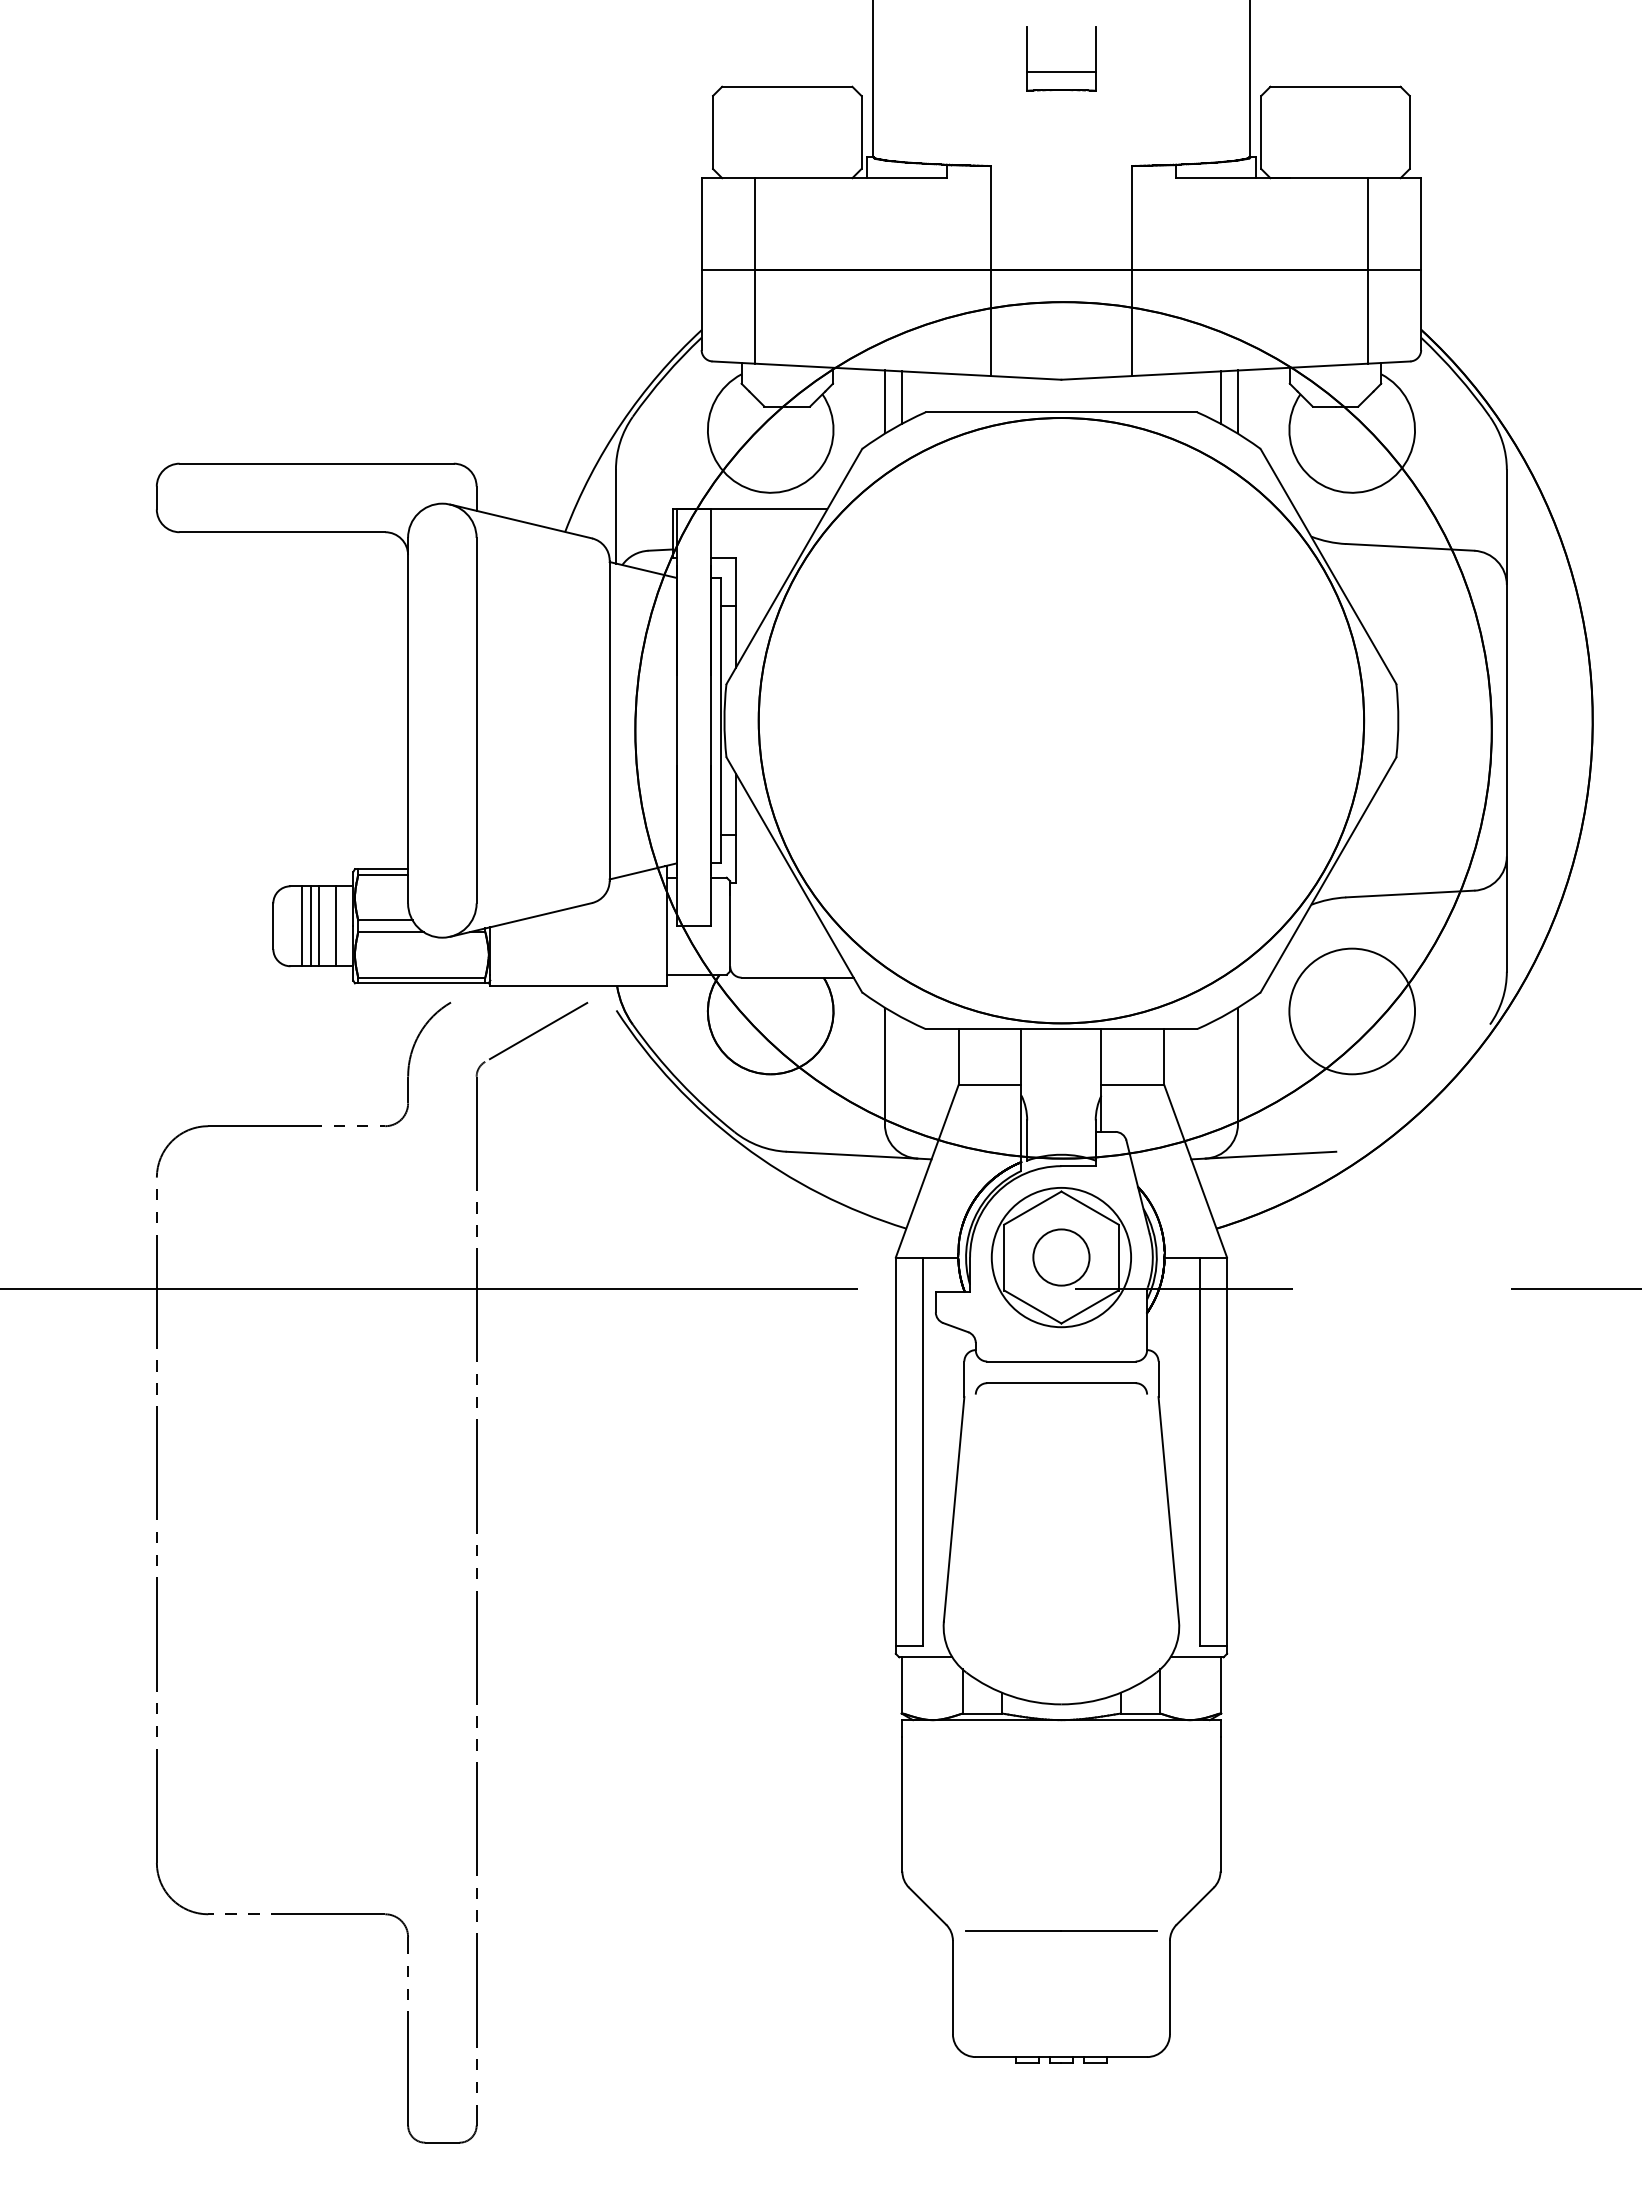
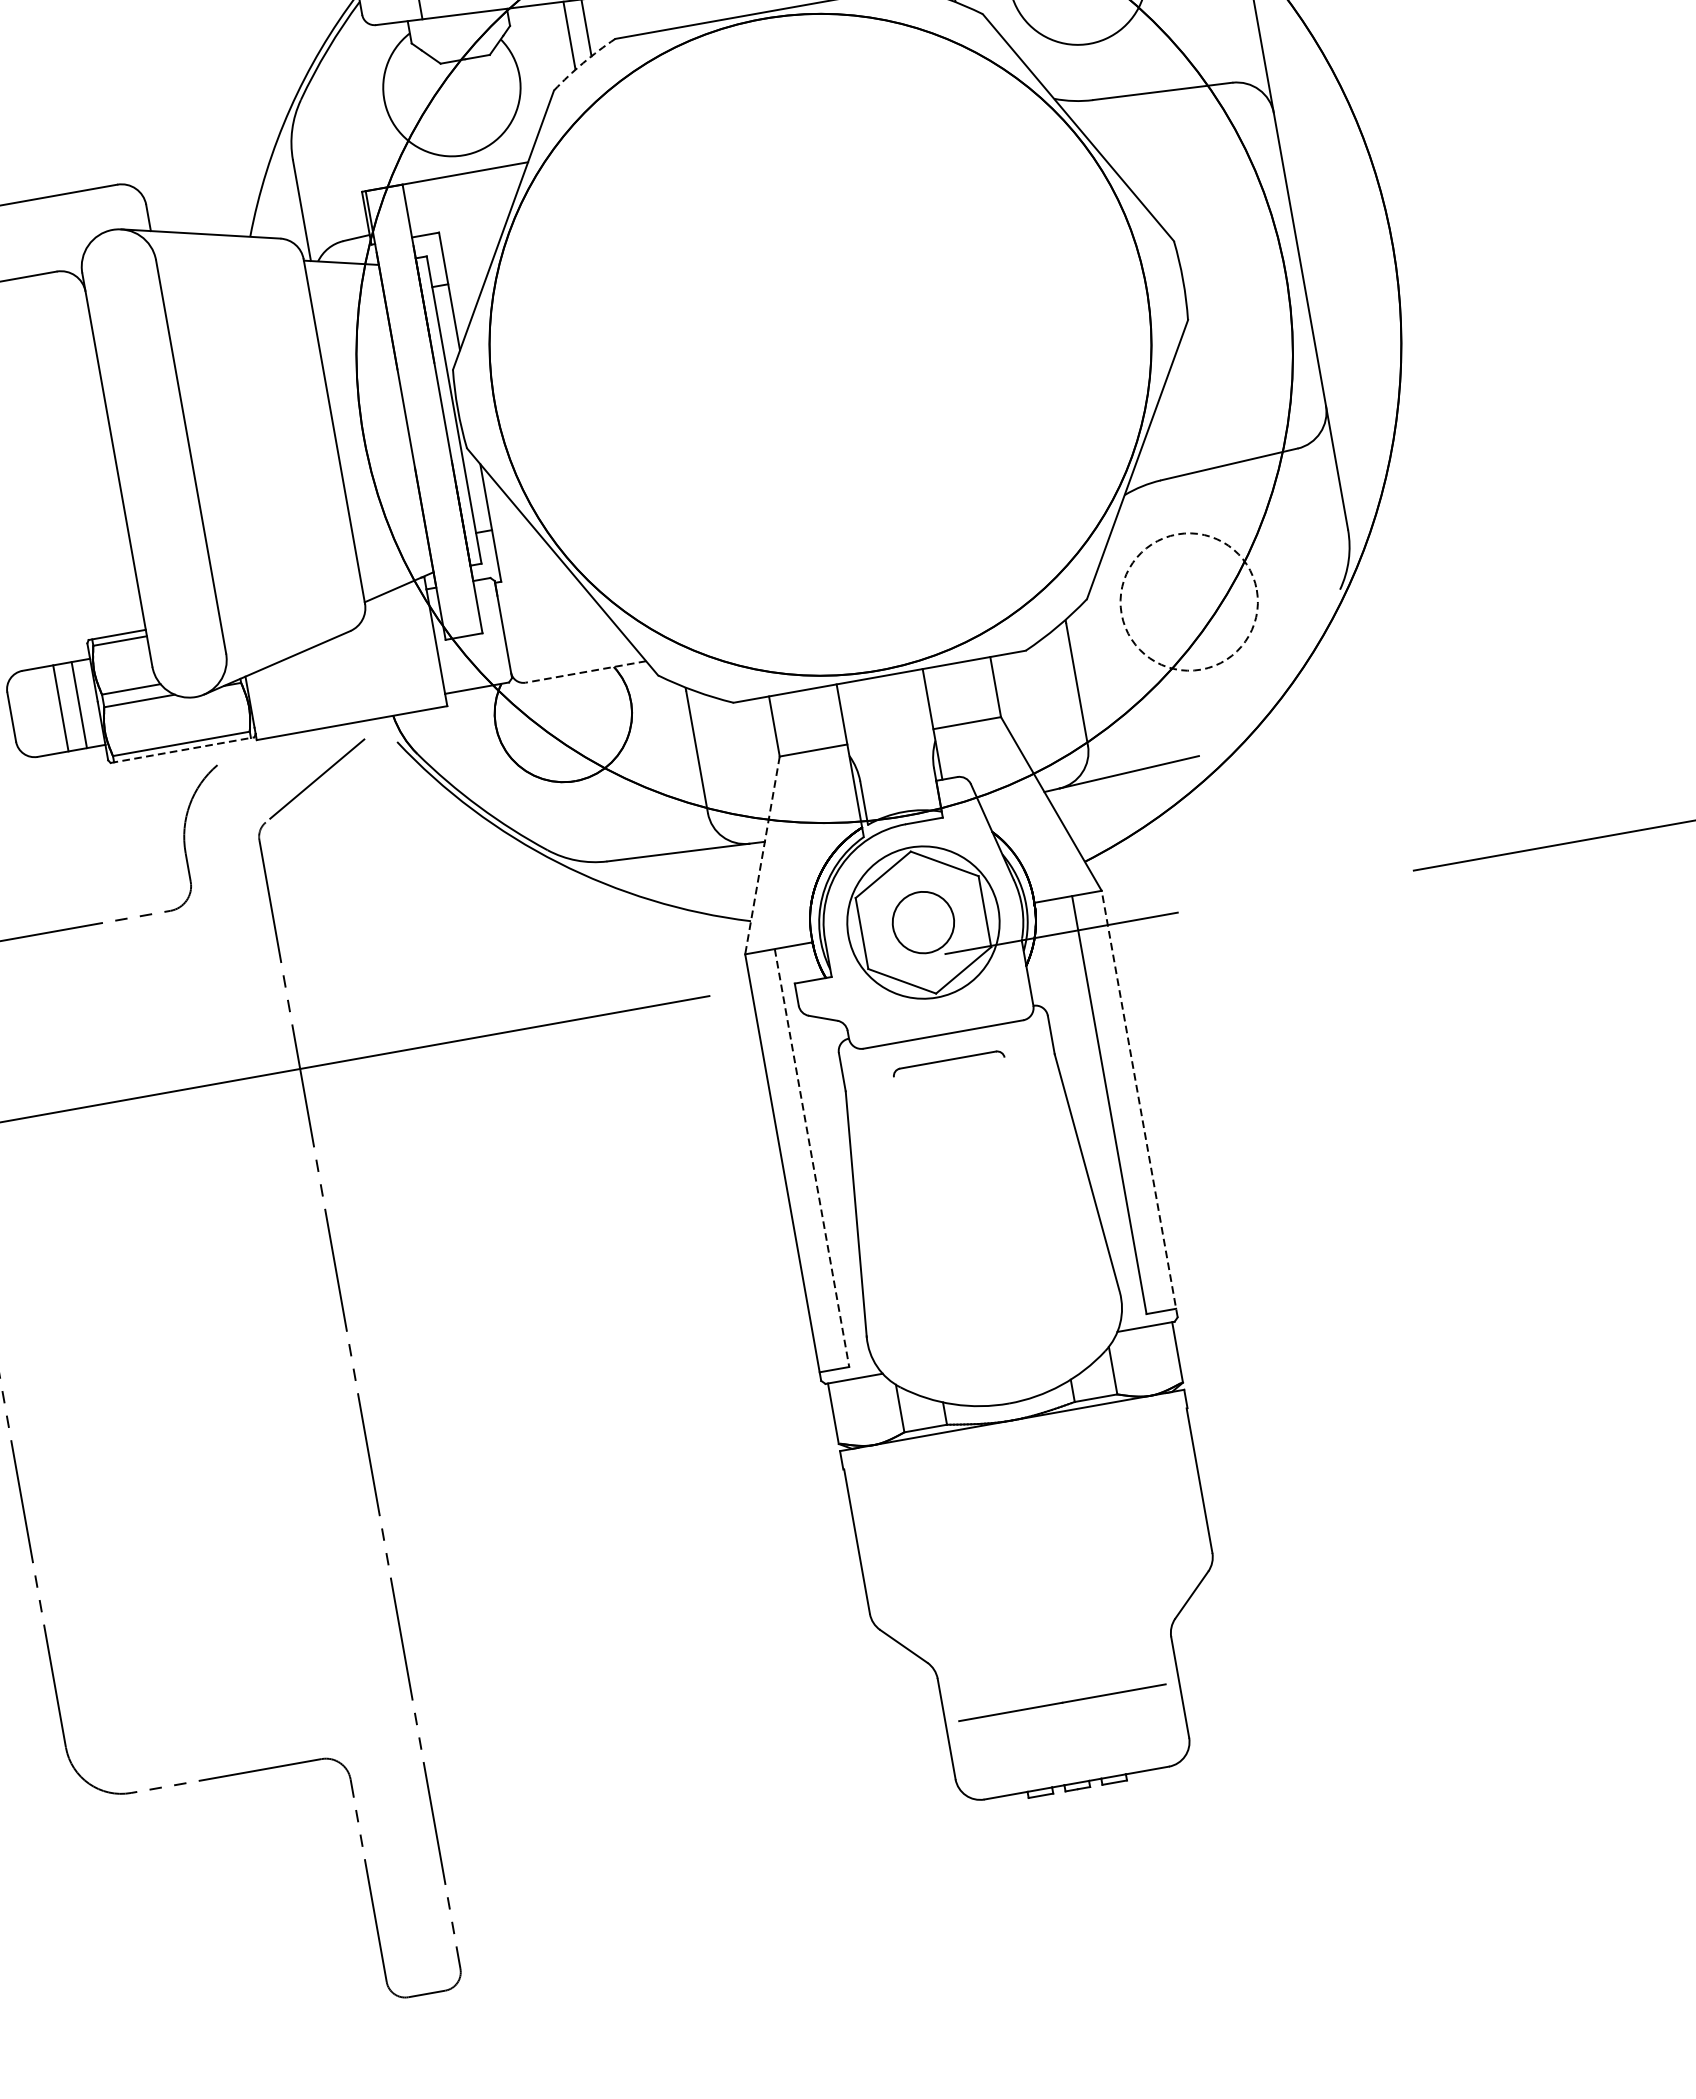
arc: (892, 428) -> (582, 62), solid -> dashed
line: (301, 926) -> (42, 712), removed
line: (311, 926) -> (52, 710), removed
line: (797, 977) -> (585, 671), solid -> dashed
line: (421, 983) -> (182, 750), solid -> dashed
circle: (1352, 1011) -> (1189, 601), solid -> dashed
line: (927, 1171) -> (762, 855), solid -> dashed
part: (1061, 1388) -> (948, 1063), size x0.6
line: (923, 1452) -> (812, 1158), solid -> dashed
line: (1227, 1455) -> (1140, 1103), solid -> dashed
line: (1061, 1930) -> (1062, 1701), moved

